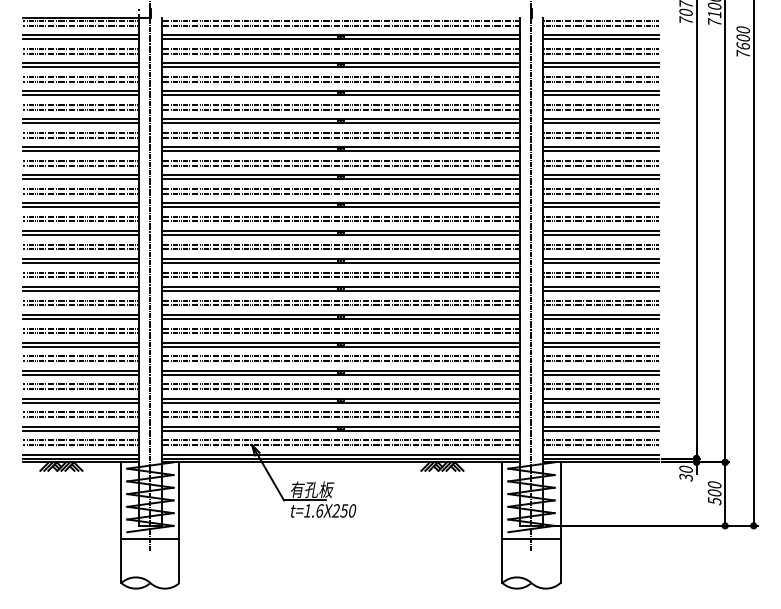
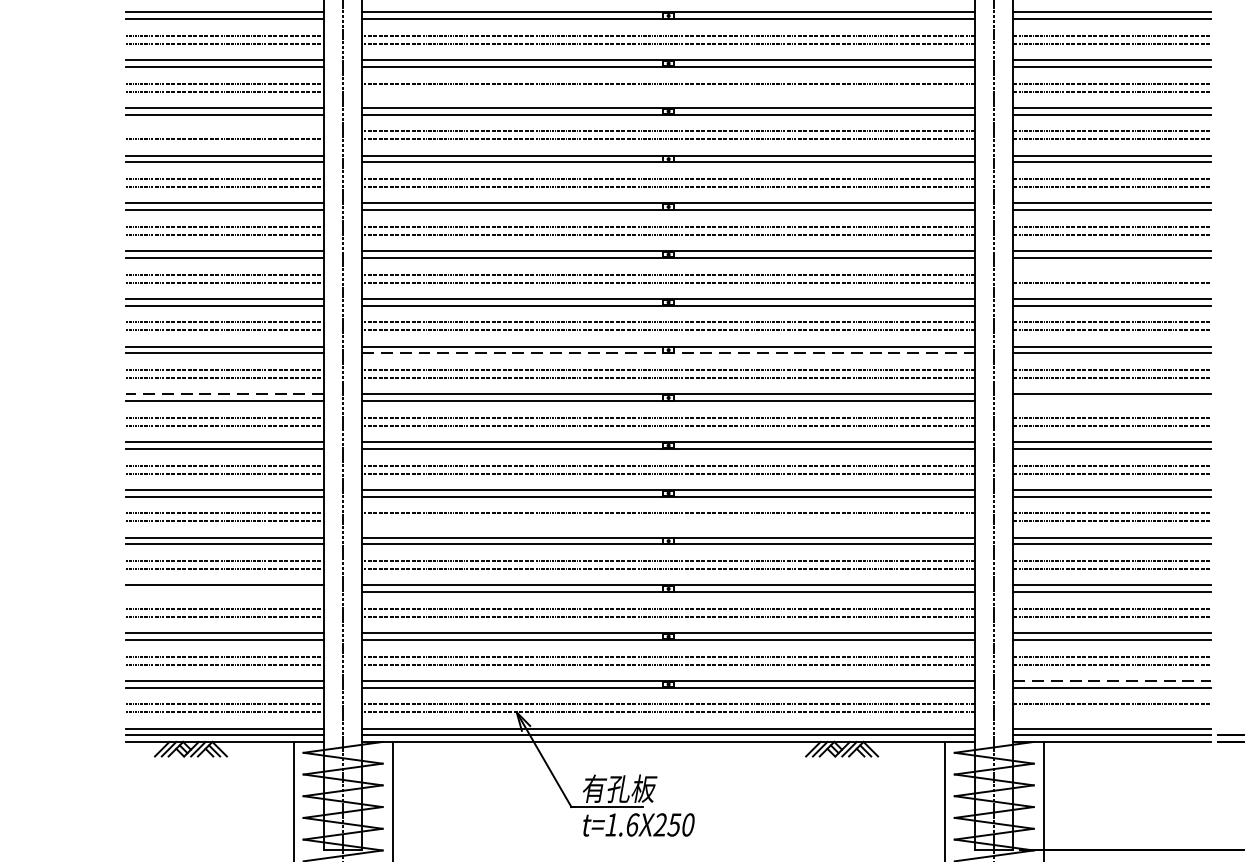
line: (340, 81) -> (667, 91), removed
line: (81, 105) -> (225, 132), removed
line: (600, 188) -> (1112, 273), removed
line: (341, 235) -> (669, 354), solid -> dashed
line: (81, 258) -> (225, 393), solid -> dashed
line: (600, 262) -> (1112, 400), removed
line: (340, 333) -> (667, 521), removed
line: (81, 374) -> (225, 591), removed
line: (600, 426) -> (1112, 680), solid -> dashed
line: (600, 445) -> (1112, 713), removed

